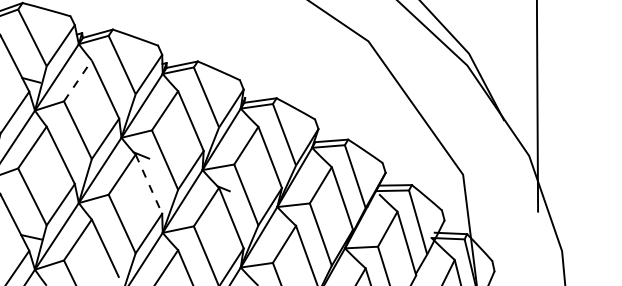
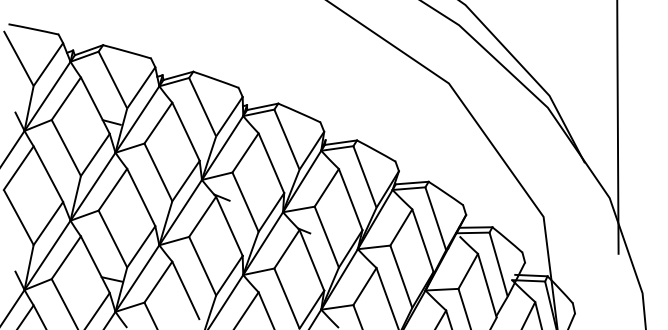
line: (78, 81) -> (158, 123), dashed -> solid
line: (149, 184) -> (229, 226), dashed -> solid

